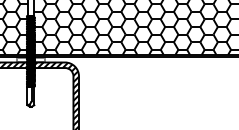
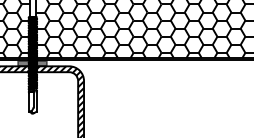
fill: (30, 59) -> (32, 63), added

